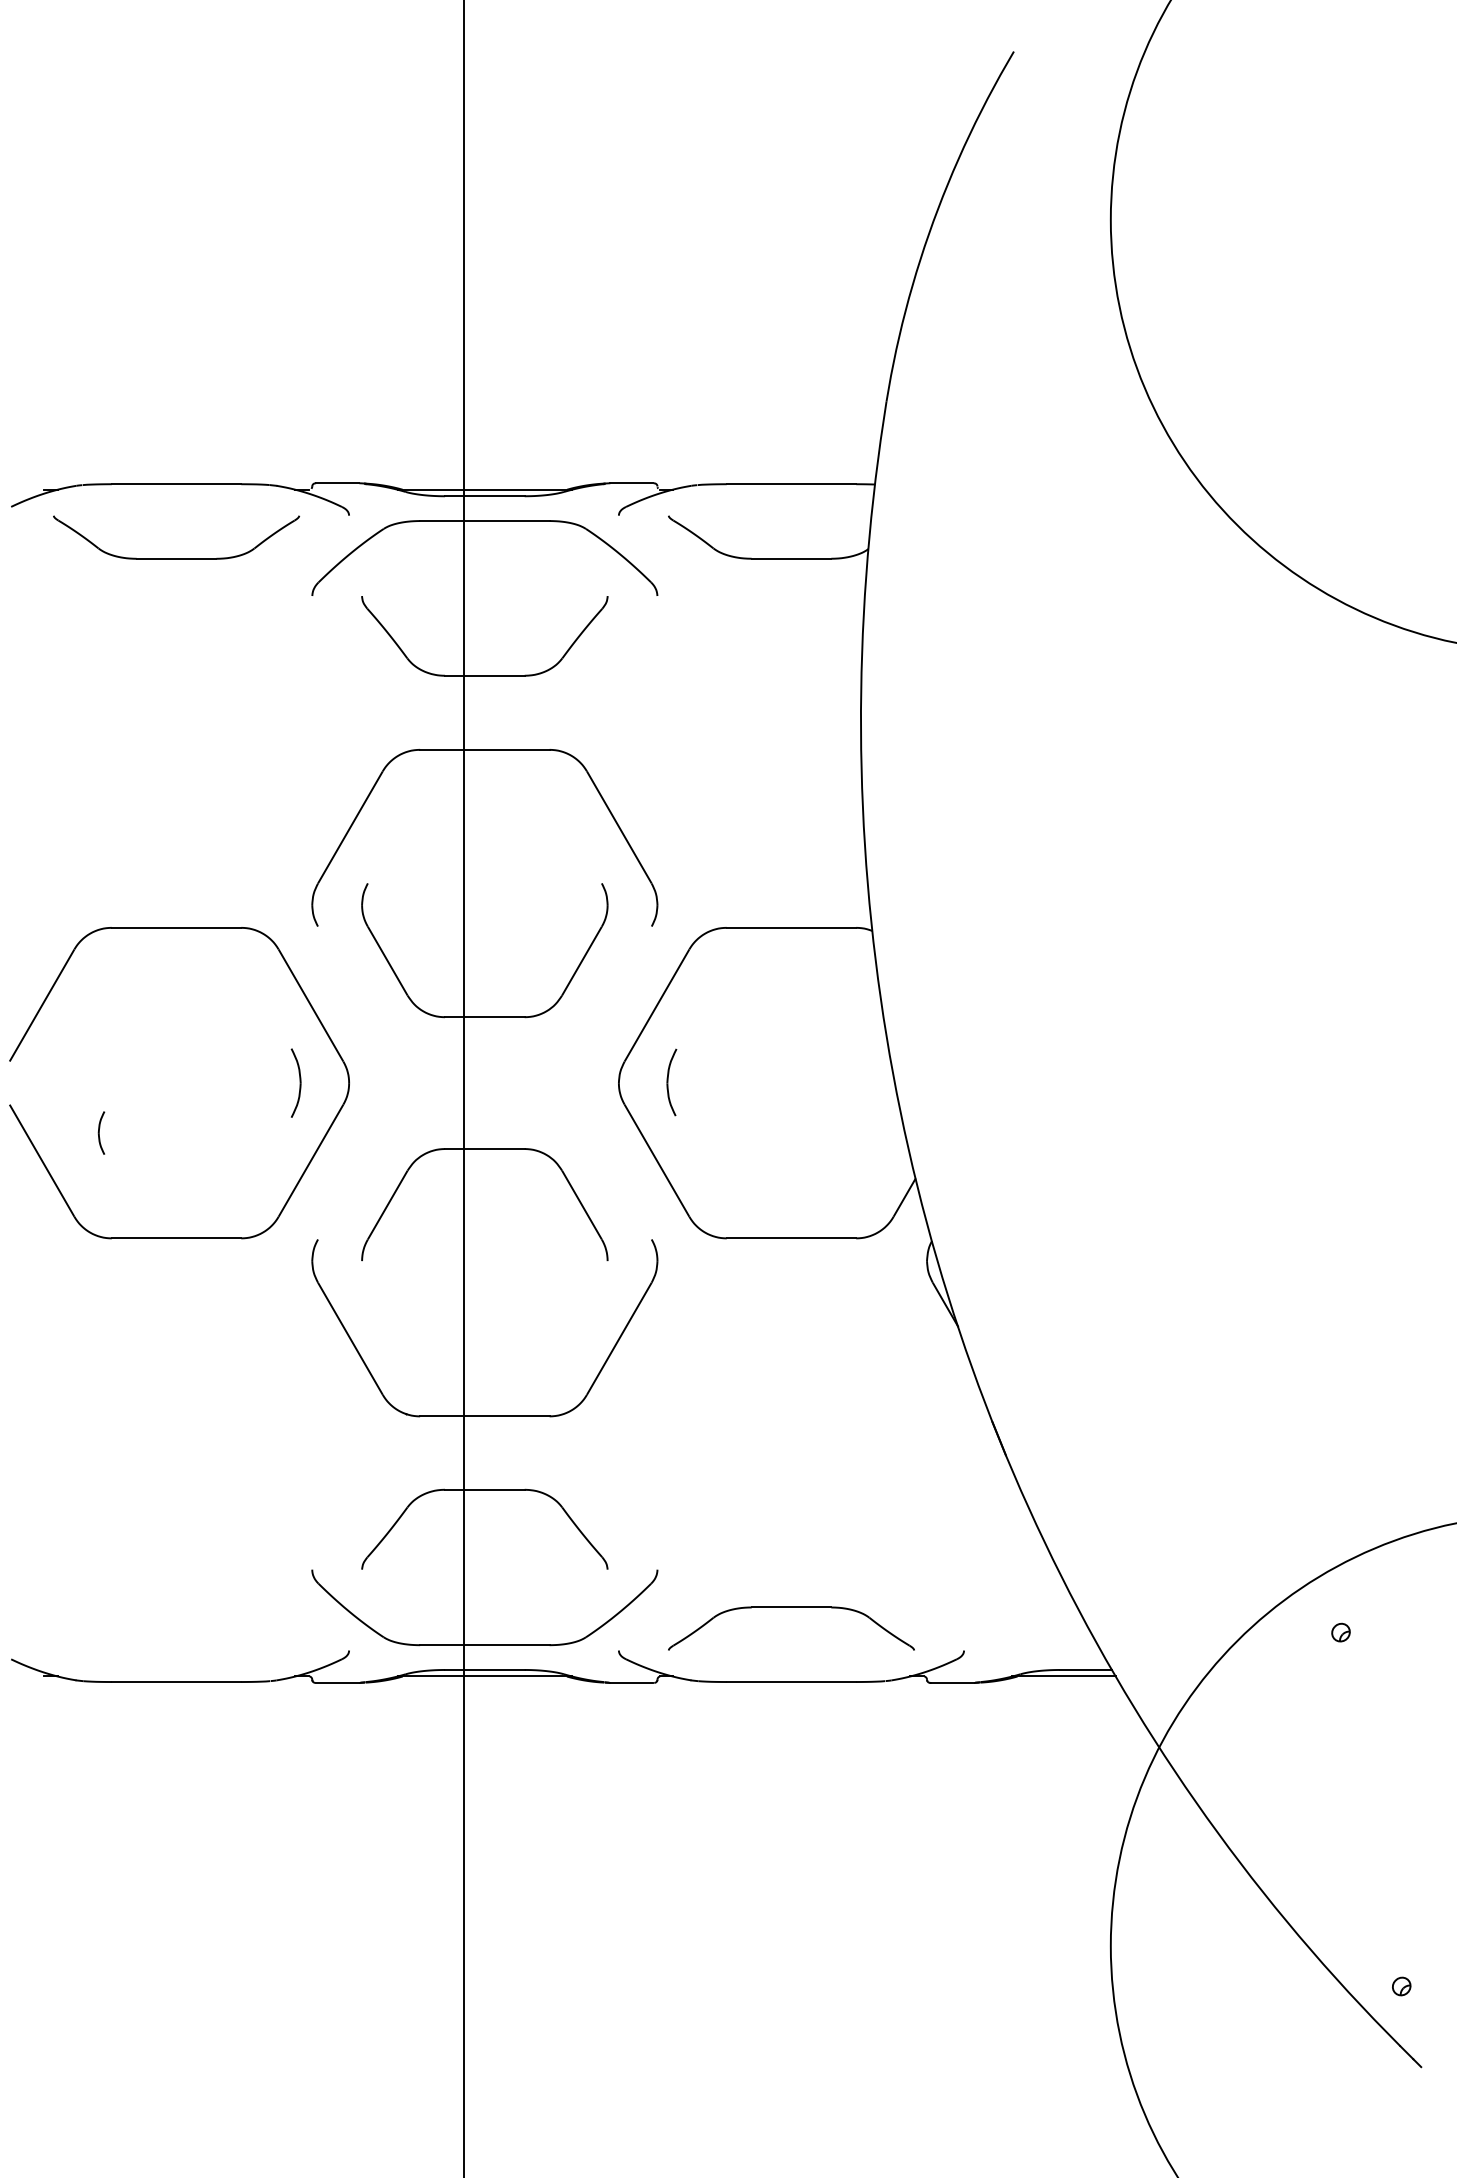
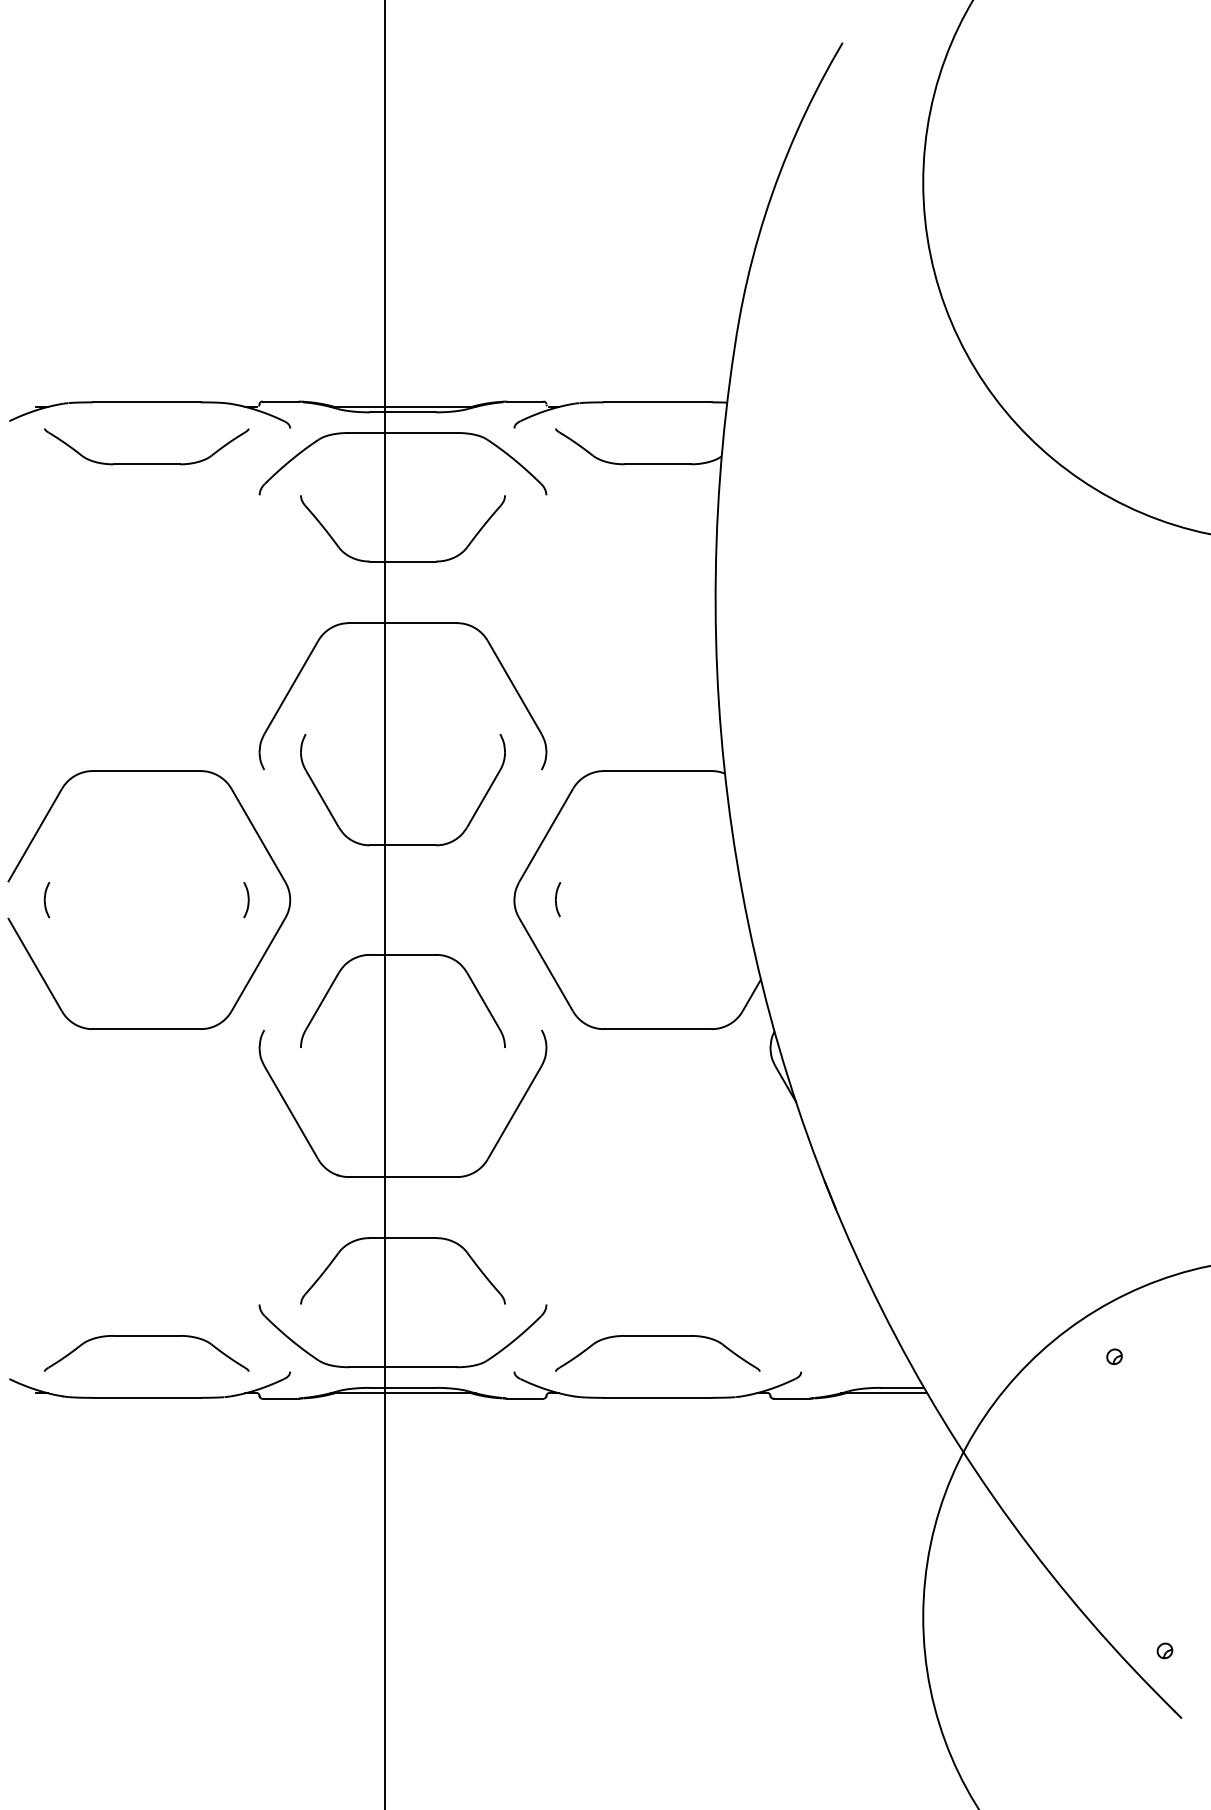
part: (296, 1082) -> (246, 899), size x0.62
part: (670, 1082) -> (557, 899), size x0.62
part: (101, 1132) -> (47, 899), moved
part: (176, 1607) -> (146, 1335), added

